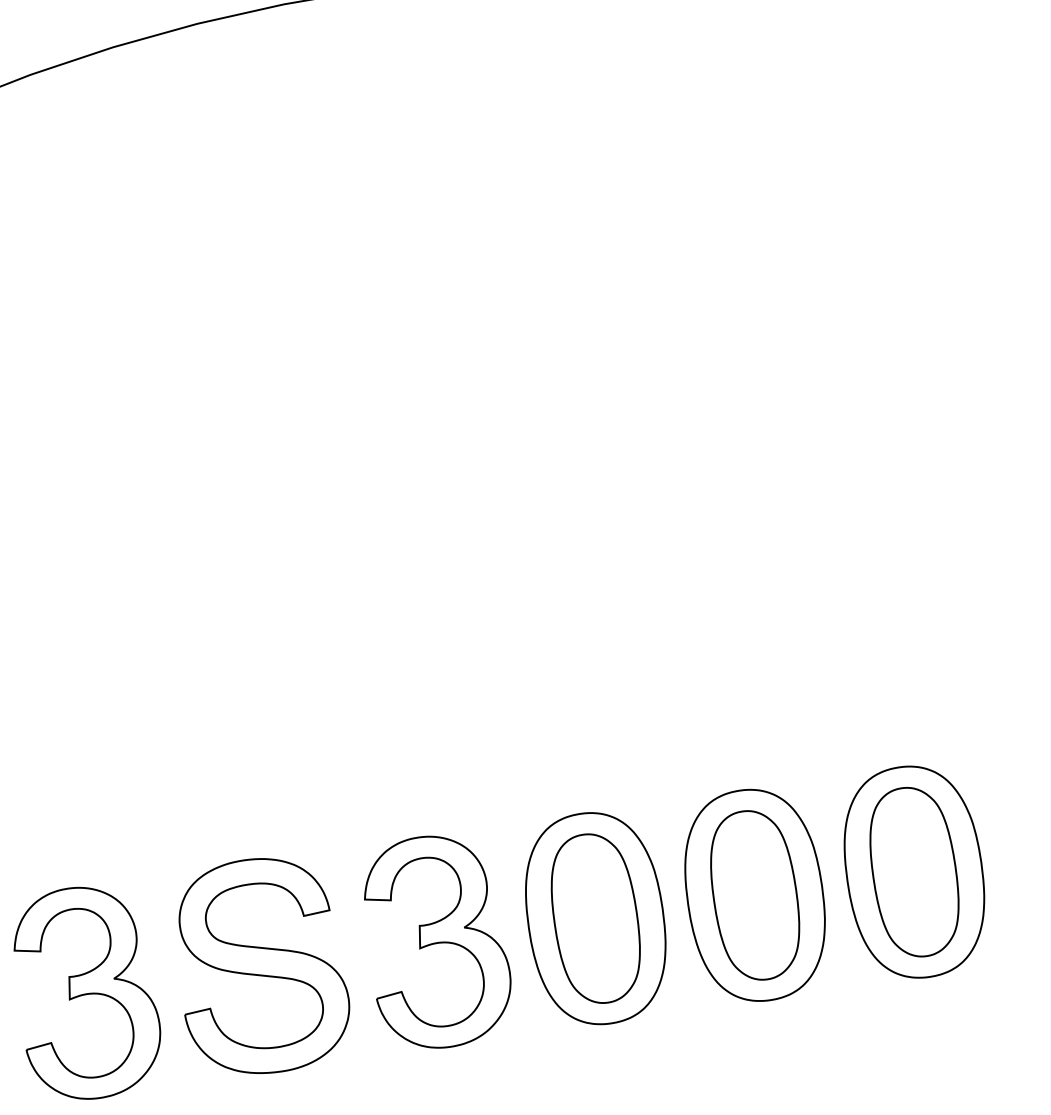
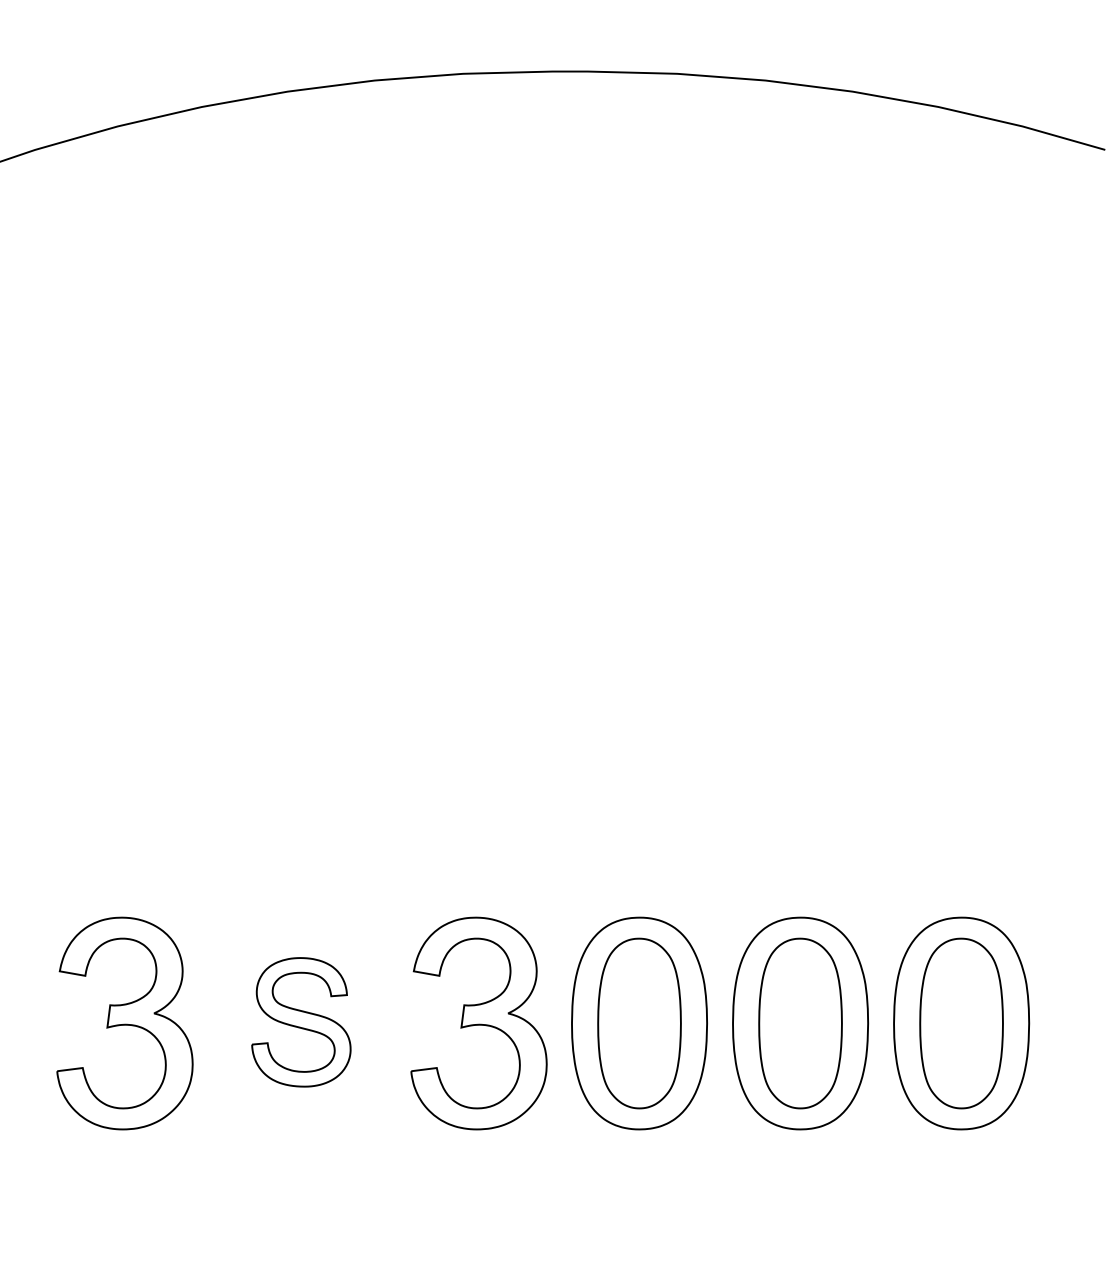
part: (261, 966) -> (301, 1022), size x0.6

